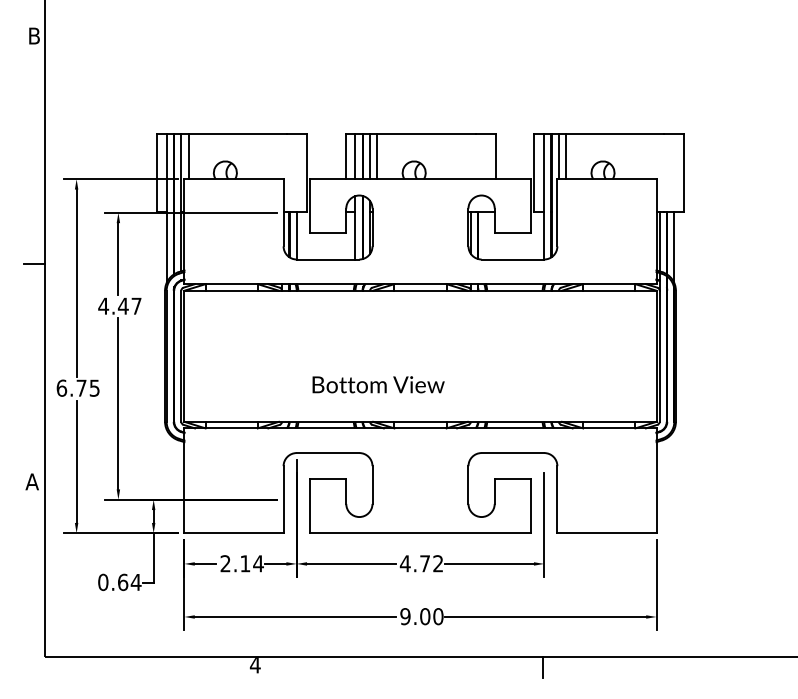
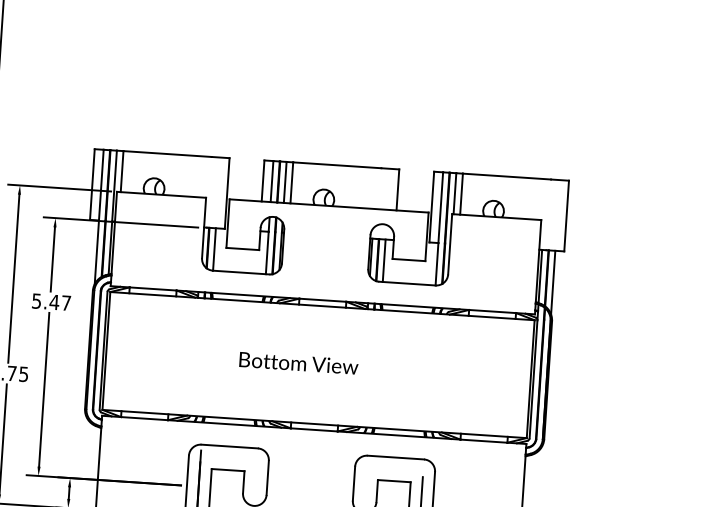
line: (485, 235) -> (384, 260), added
text: (103, 305) -> (36, 300), 4.47 -> 5.47
text: (378, 384) -> (298, 363), moved

